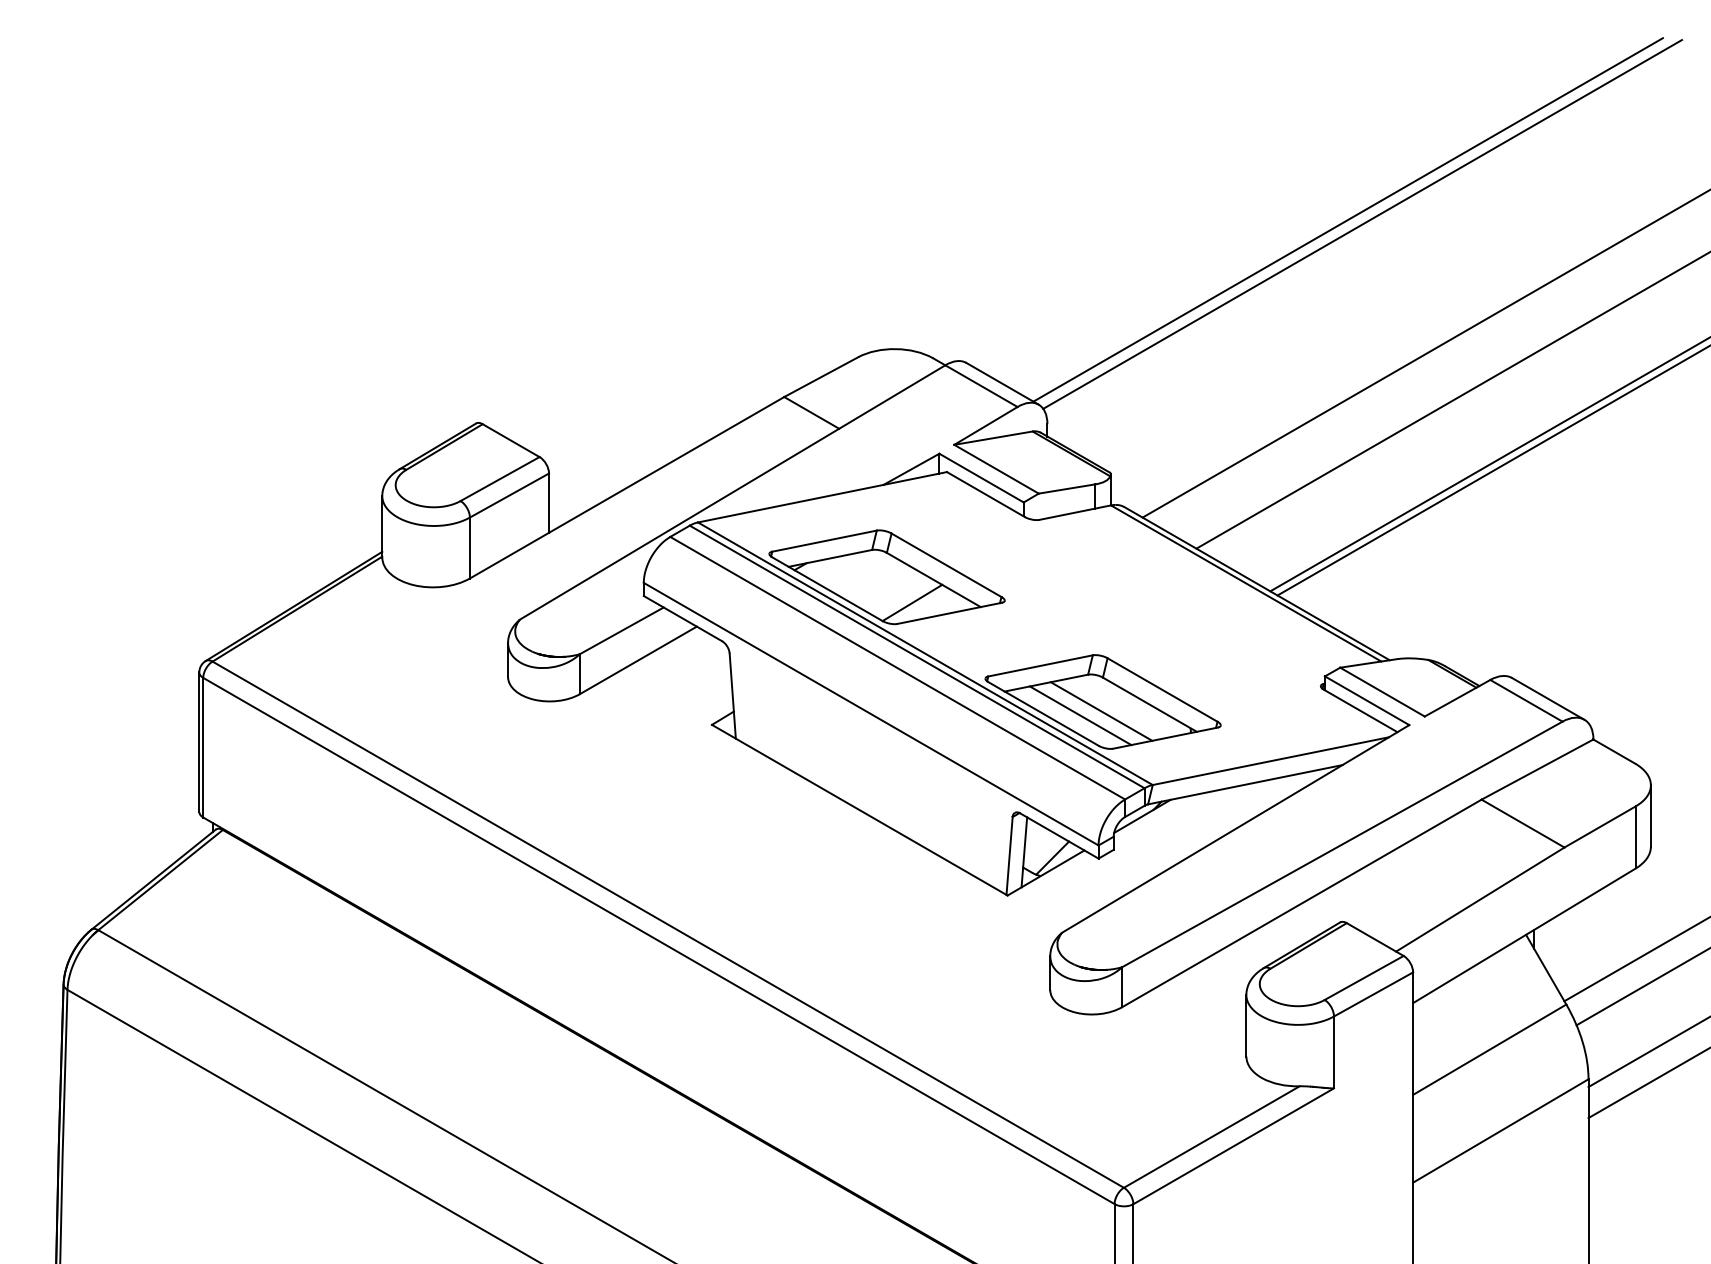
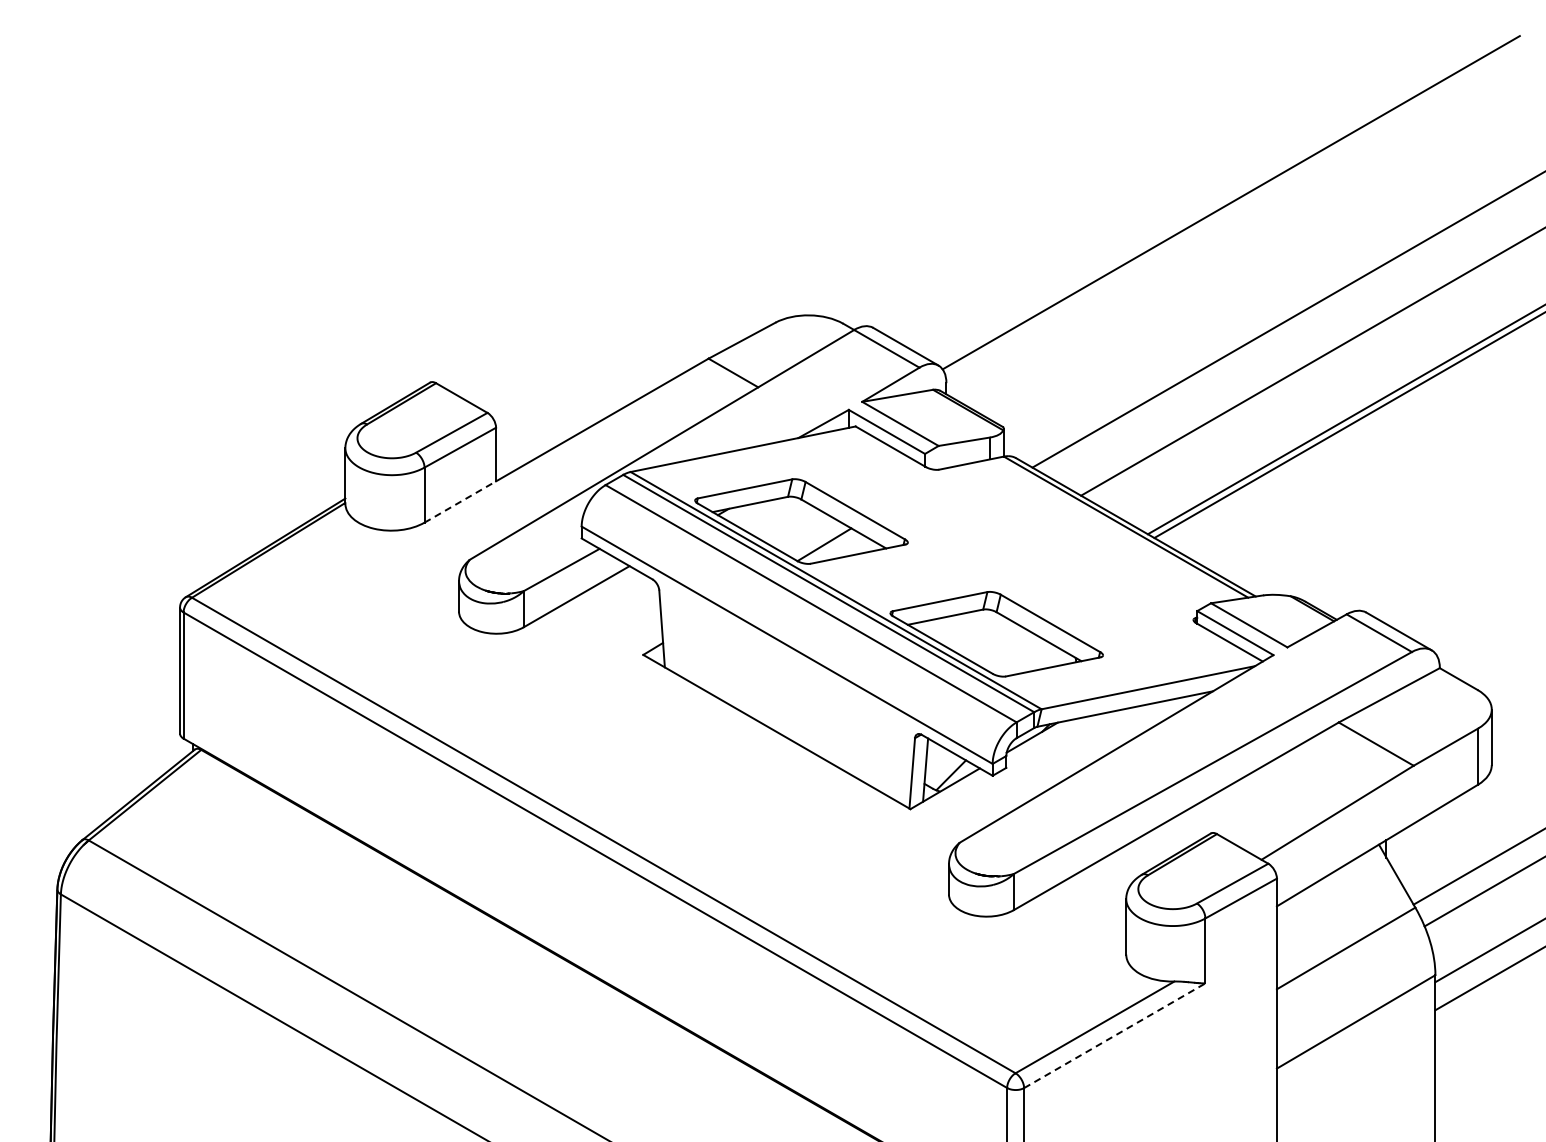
line: (1347, 219) -> (1217, 198), removed
line: (509, 555) -> (460, 501), solid -> dashed
line: (1101, 711) -> (995, 642), removed
line: (1080, 715) -> (976, 646), removed
line: (1233, 1146) -> (1114, 1035), solid -> dashed

